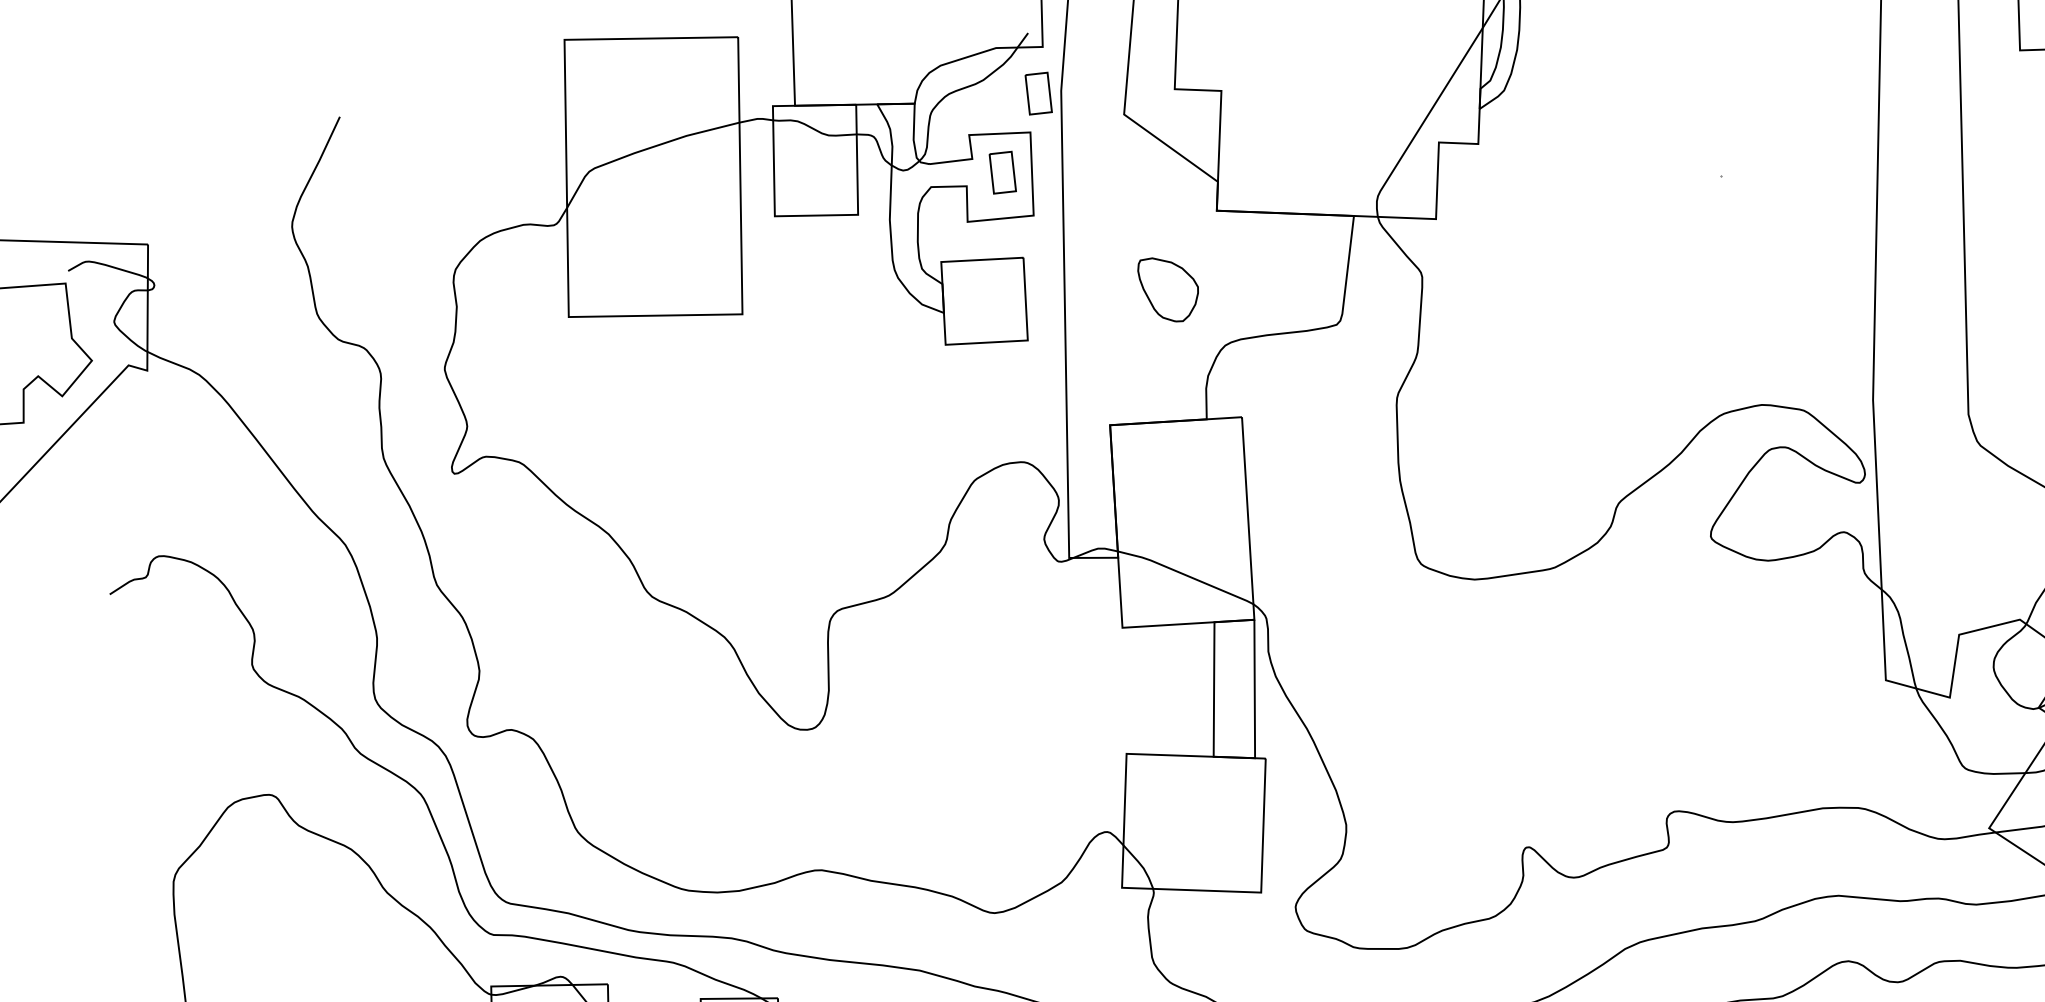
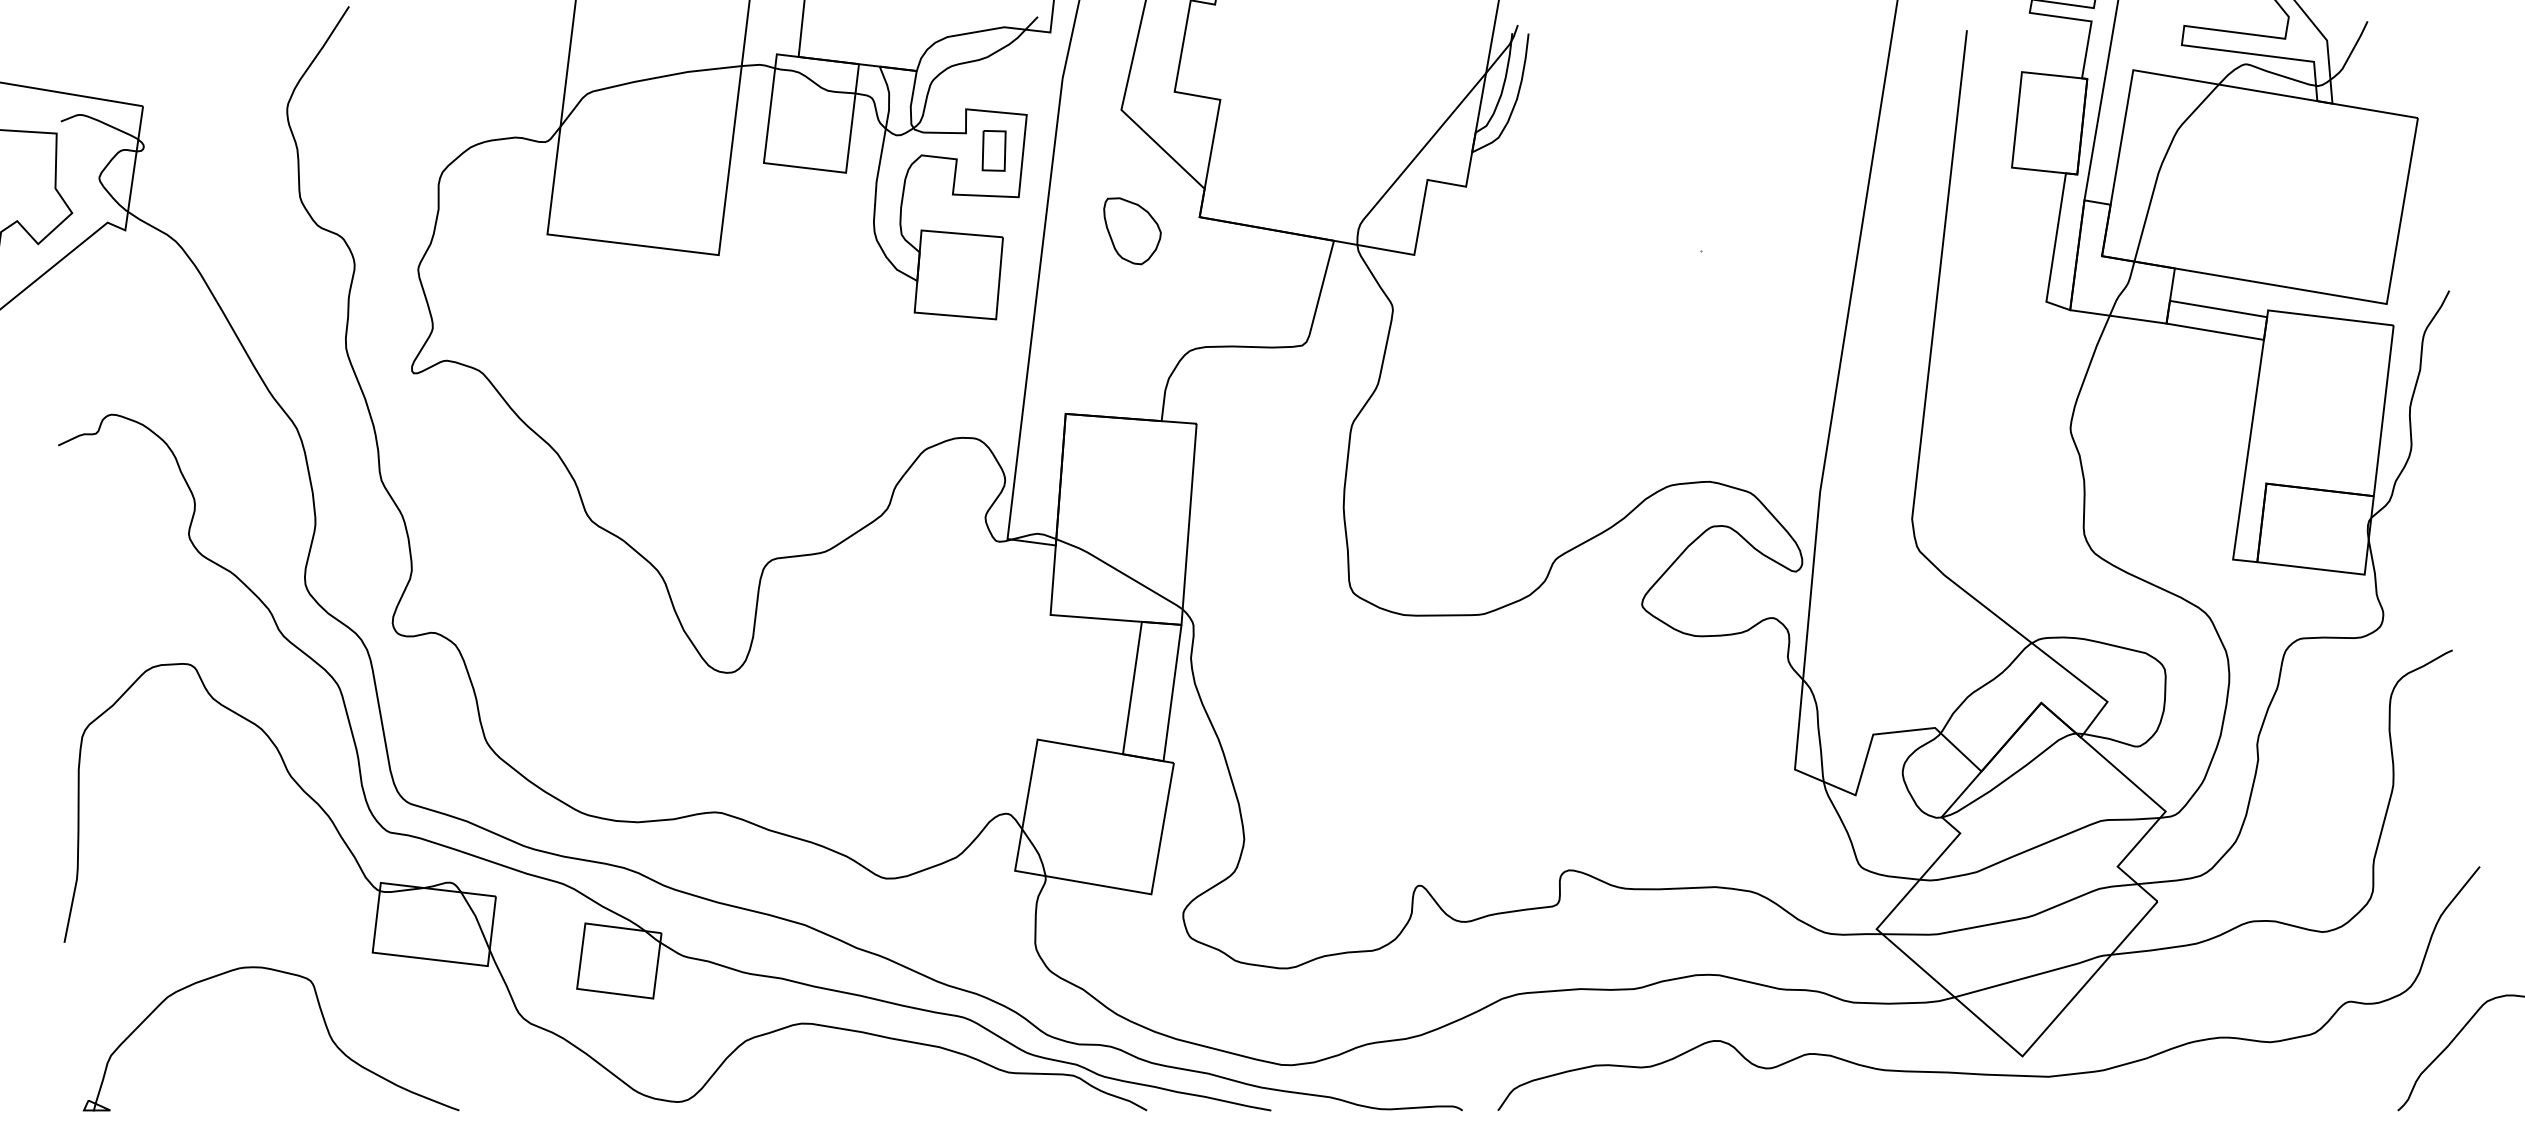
part: (1038, 93) -> (1039, 77), removed
part: (1169, 289) -> (1132, 231), moved

